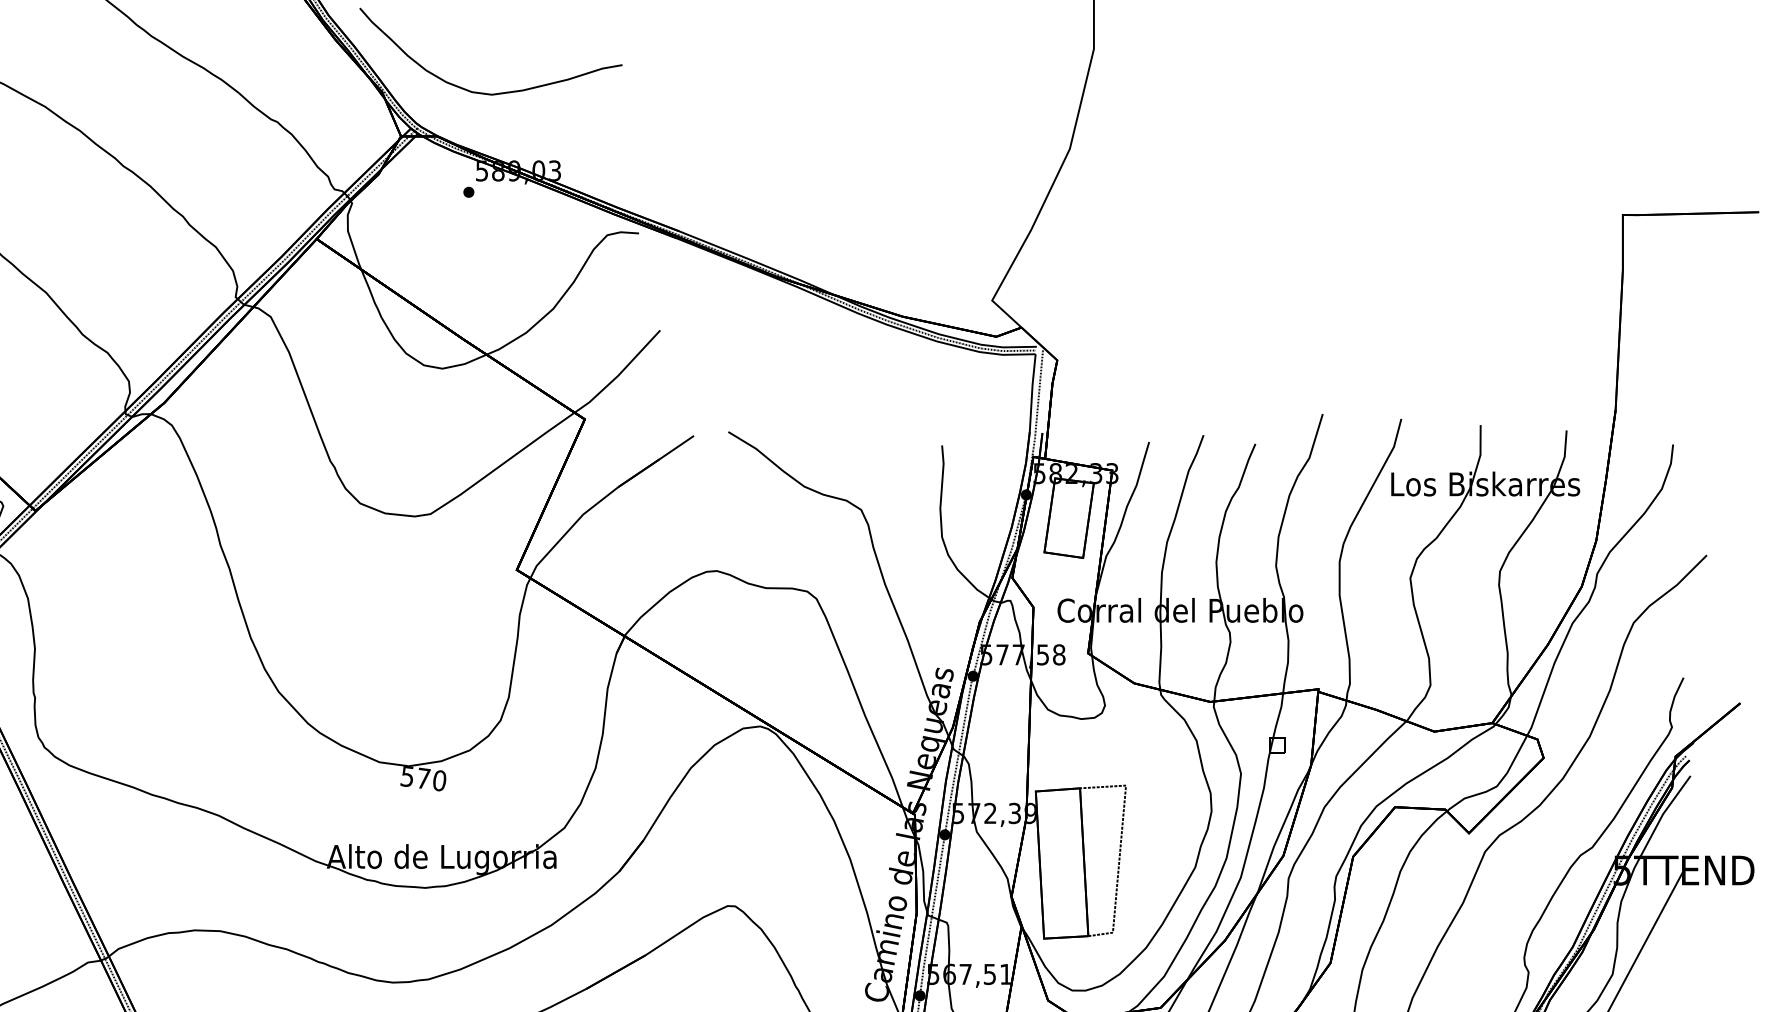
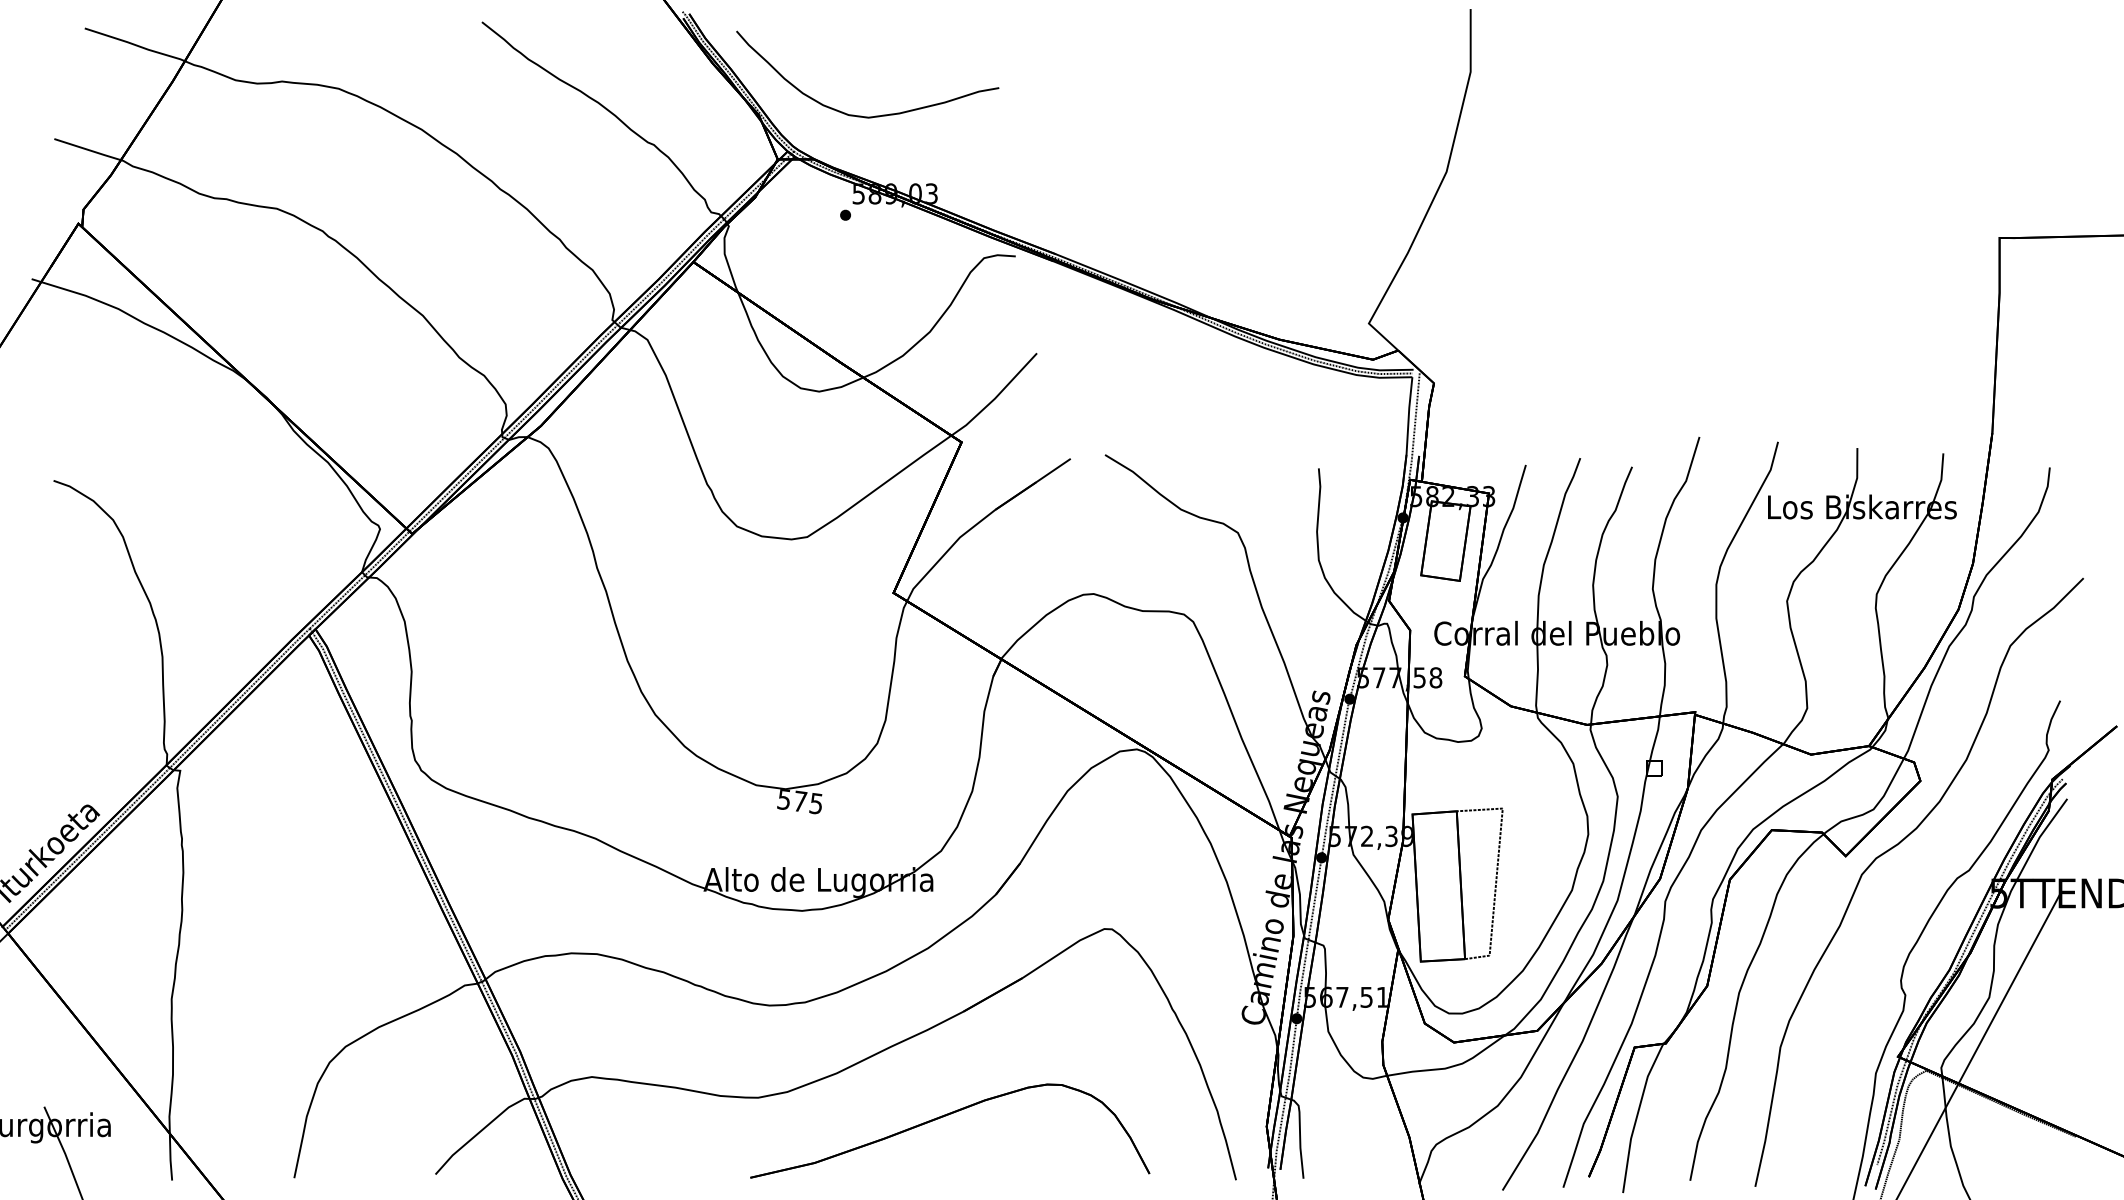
text: (438, 780) -> (815, 803), 570 -> 575

